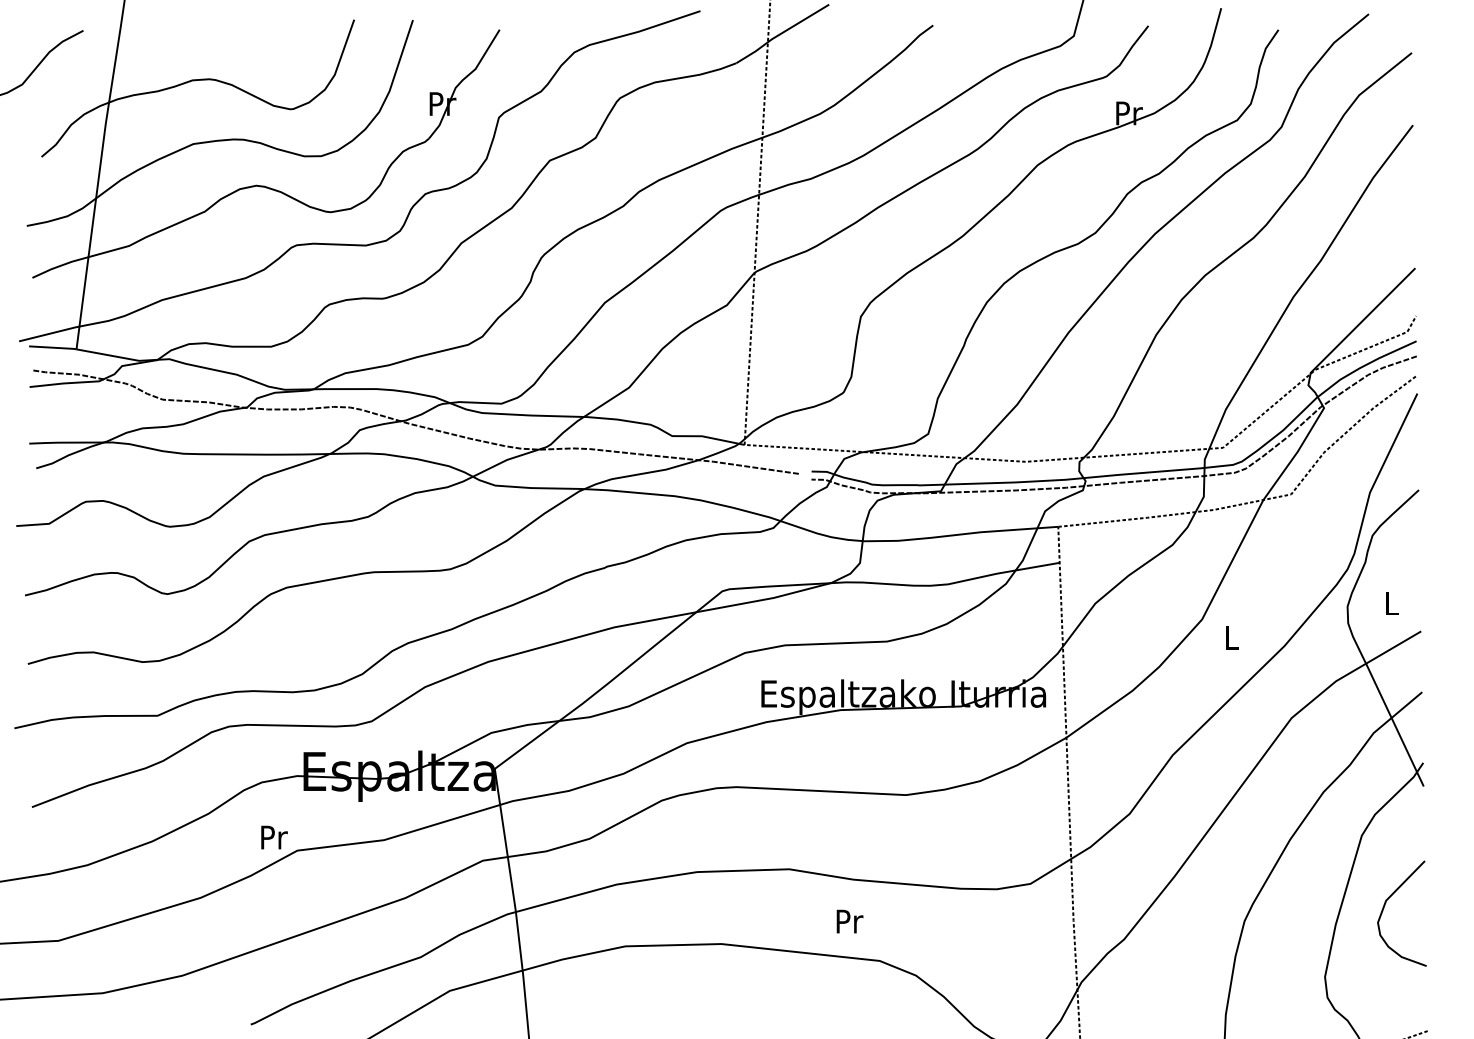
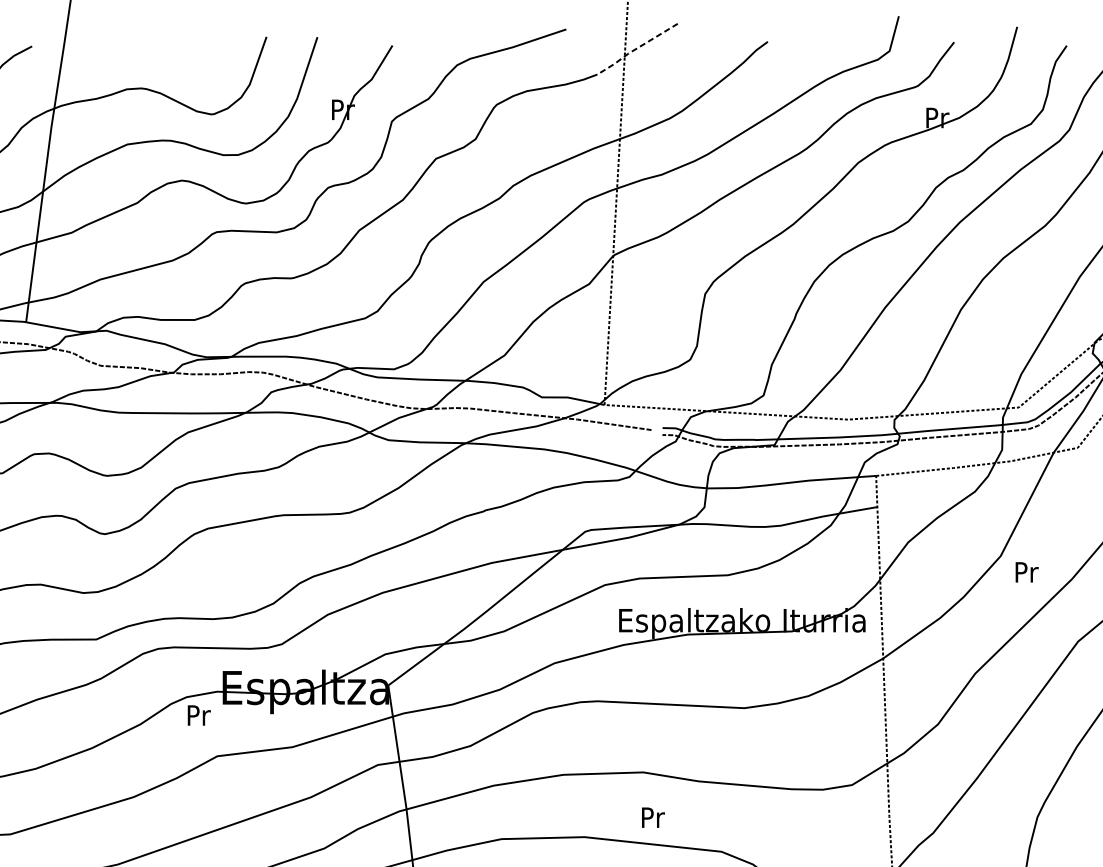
line: (780, 34) -> (635, 49), solid -> dashed
text: (1232, 637) -> (1026, 571), L -> Pr
text: (274, 837) -> (199, 715), moved
text: (849, 921) -> (652, 817), moved

